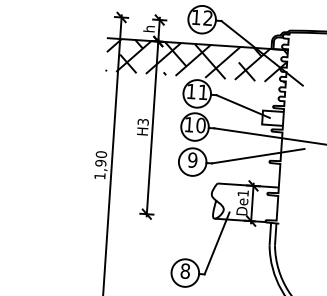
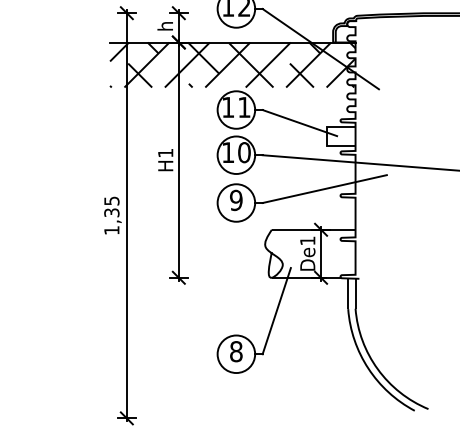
text: (143, 121) -> (165, 152), H3 -> H1
text: (100, 158) -> (111, 206), 1,90 -> 1,35

